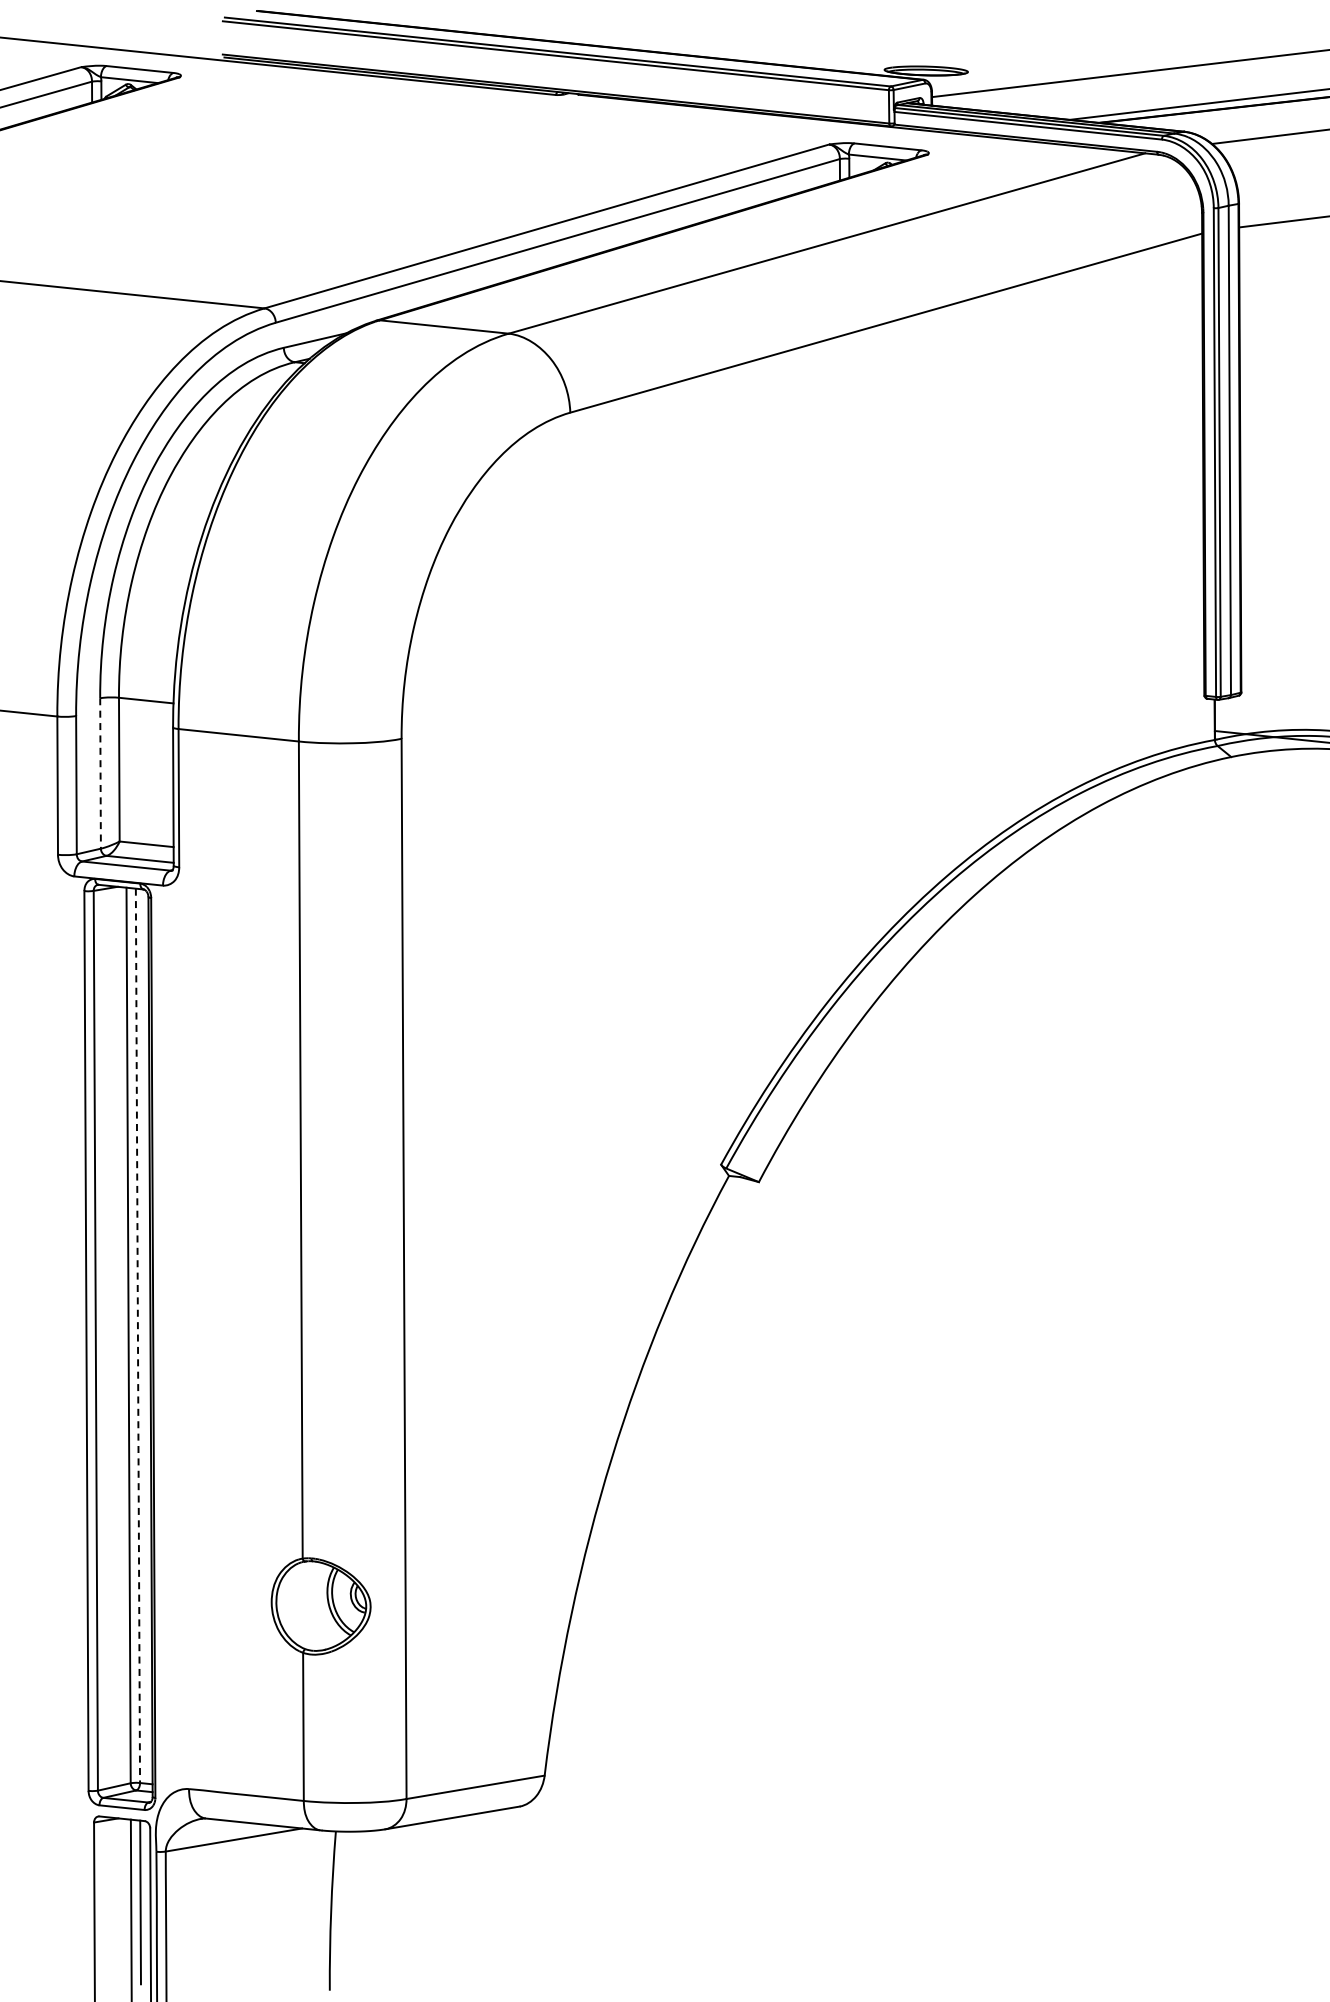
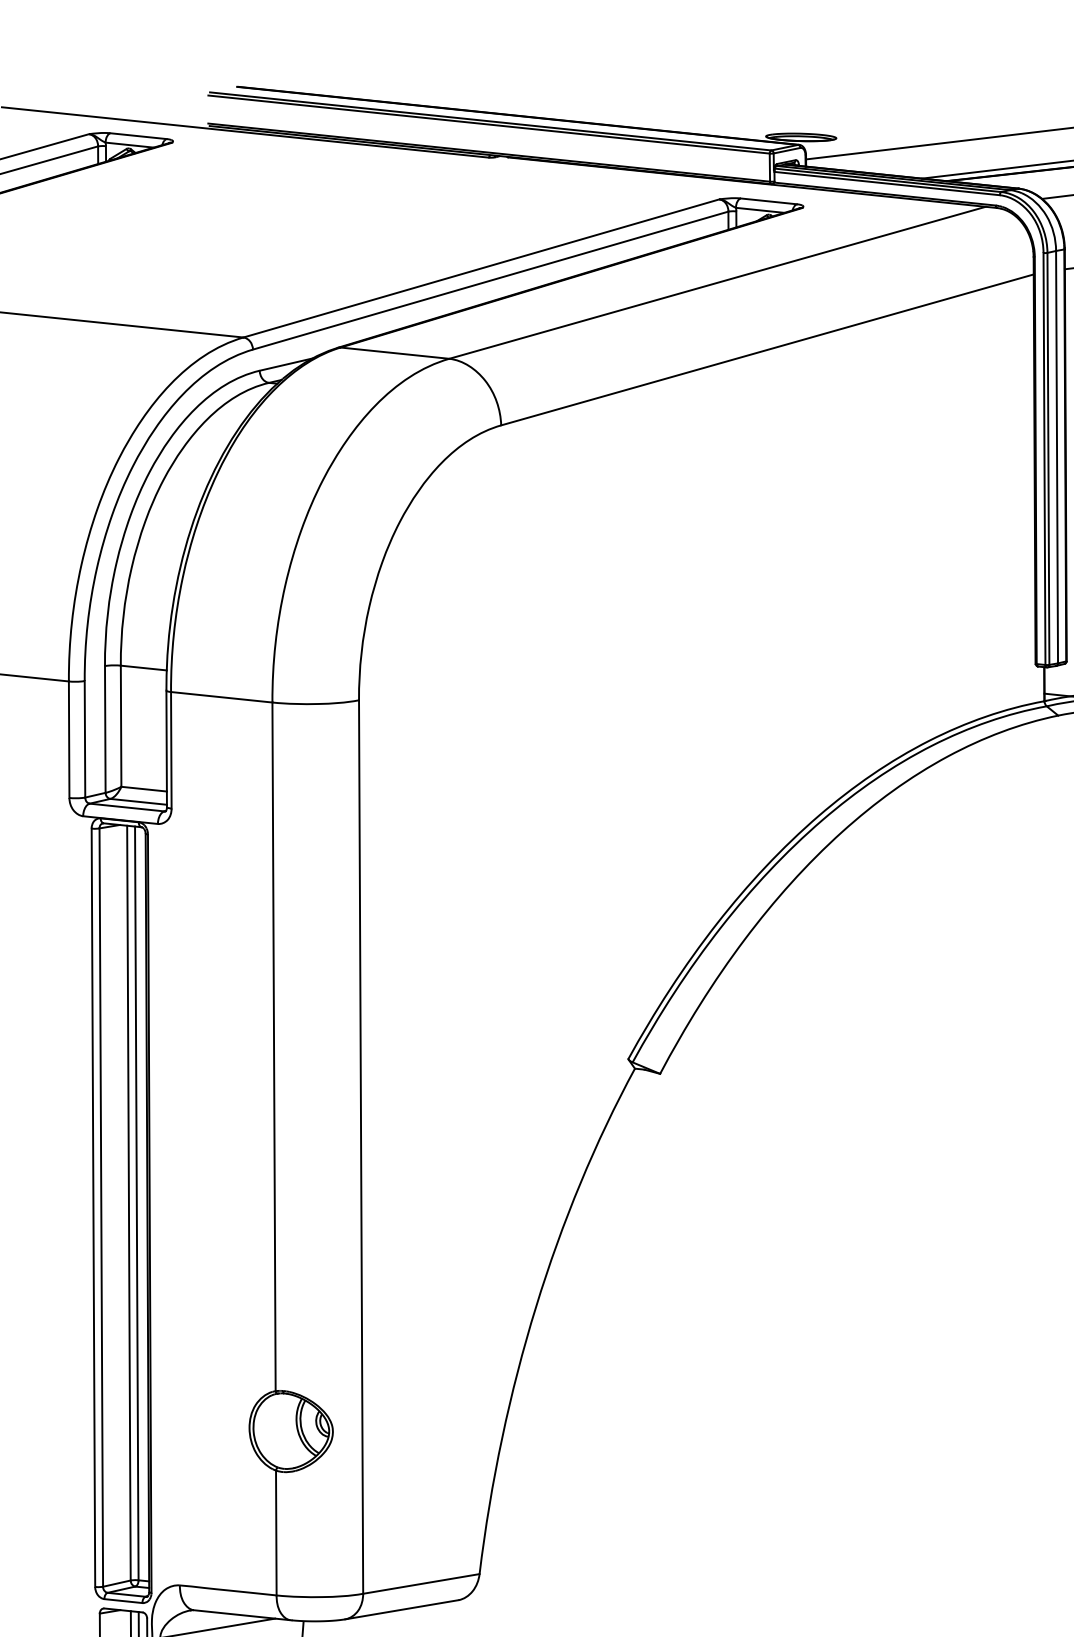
line: (100, 773) -> (105, 729), dashed -> solid
line: (137, 1336) -> (136, 1203), dashed -> solid

